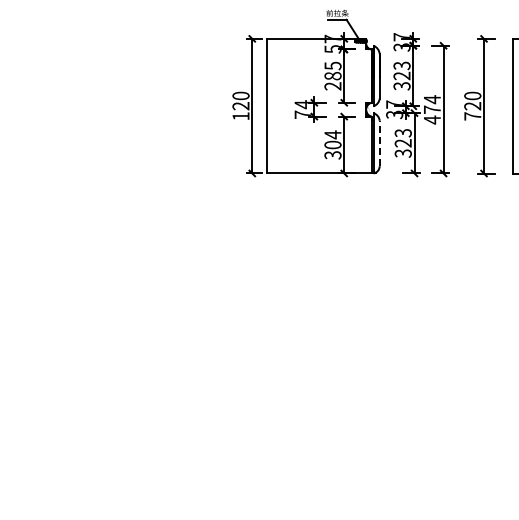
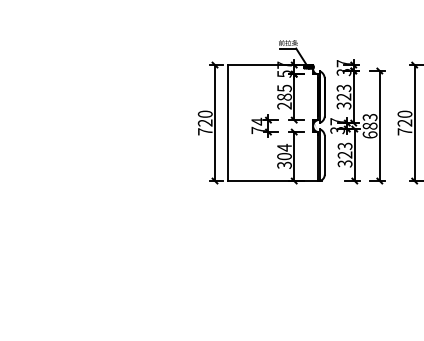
text: (431, 109) -> (369, 125), 474 -> 683
text: (240, 116) -> (204, 131), 120 -> 720
line: (379, 143) -> (324, 155), dashed -> solid

